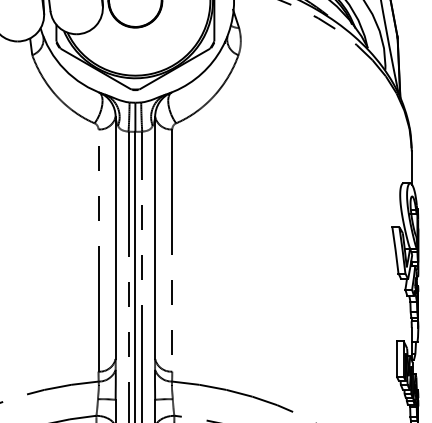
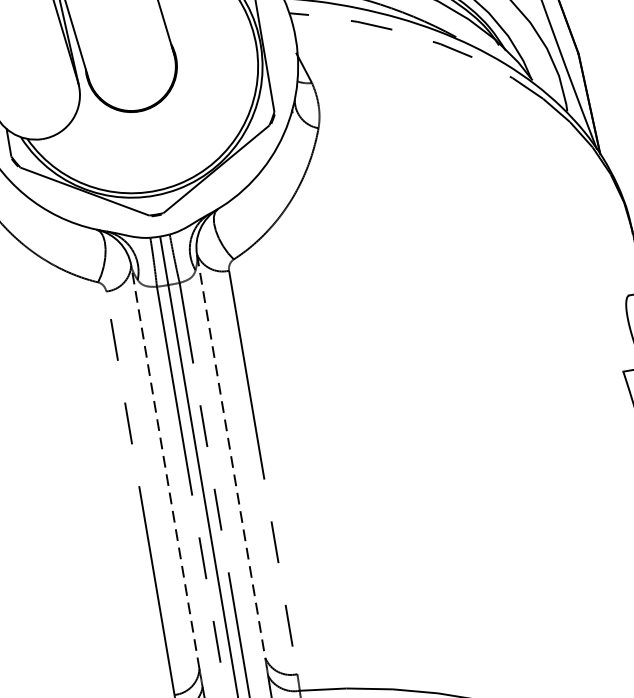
line: (115, 237) -> (164, 466), solid -> dashed
line: (155, 238) -> (231, 457), solid -> dashed

